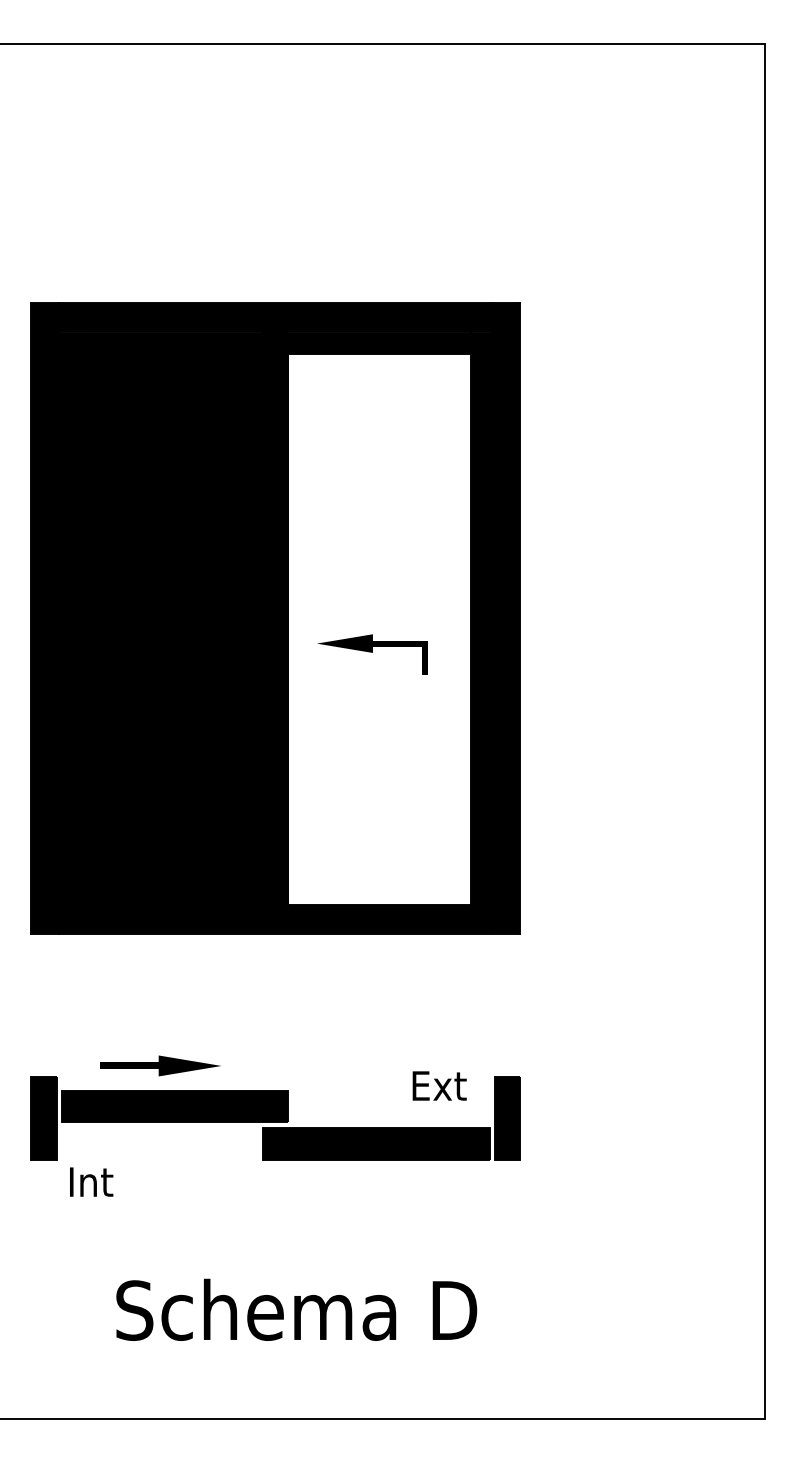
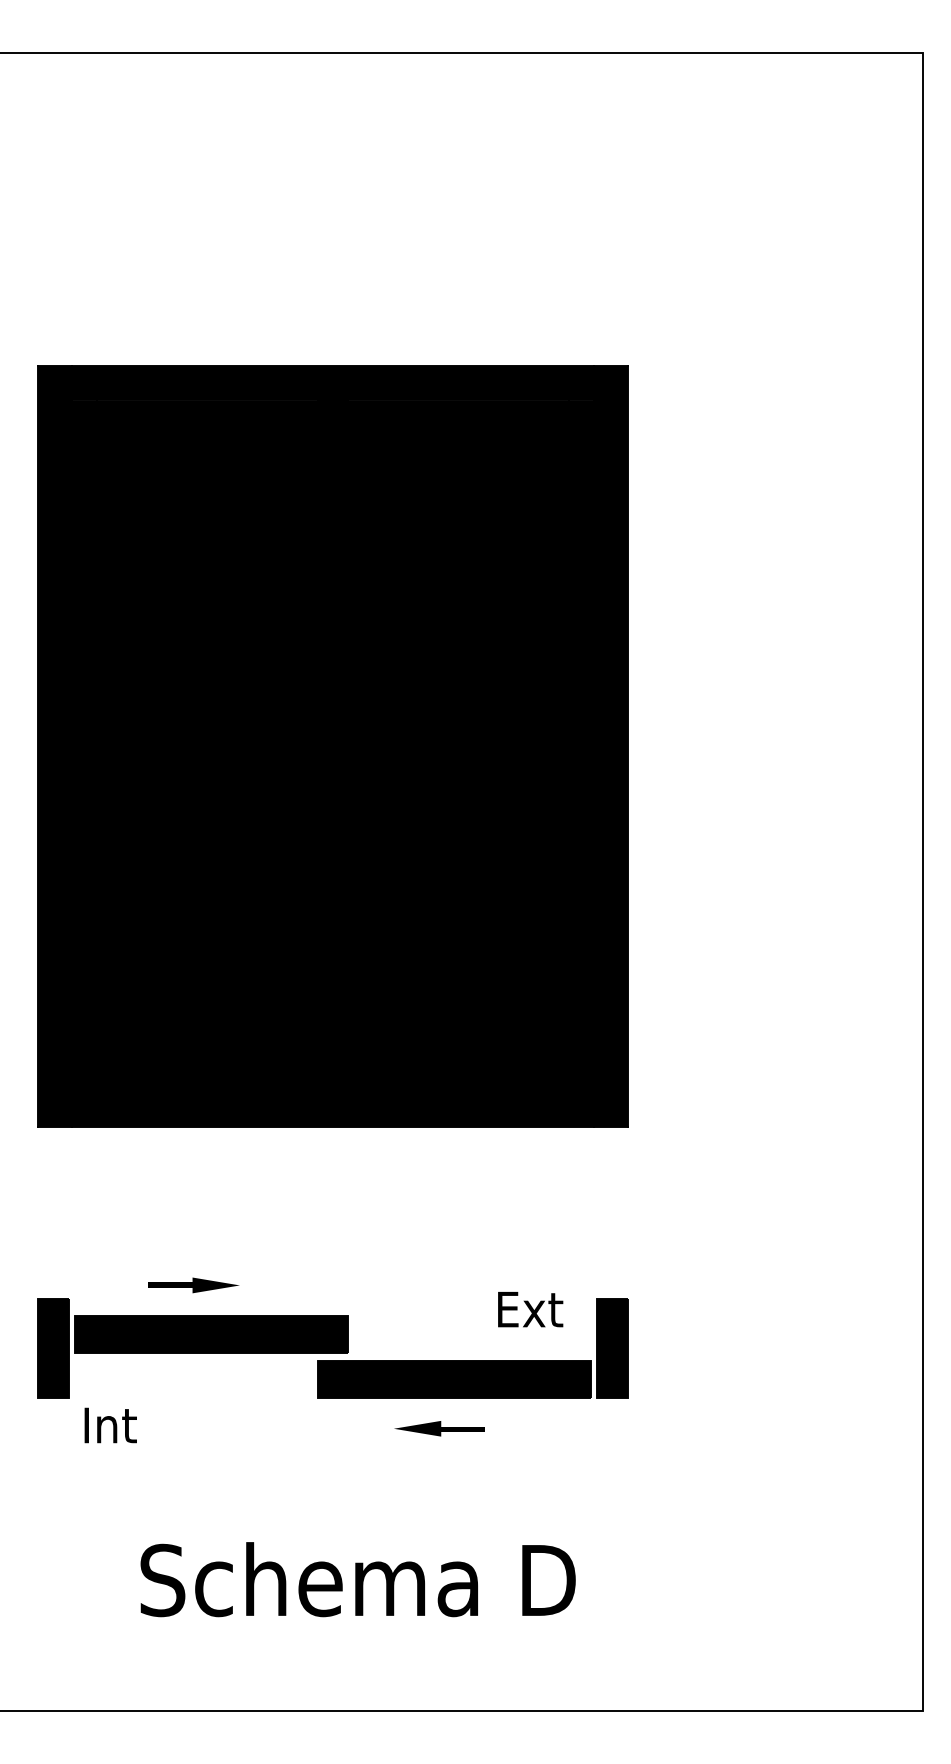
fill: (379, 629) -> (458, 758), added
part: (160, 1066) -> (193, 1285), size x0.62
part: (364, 1184) -> (439, 1428), added

